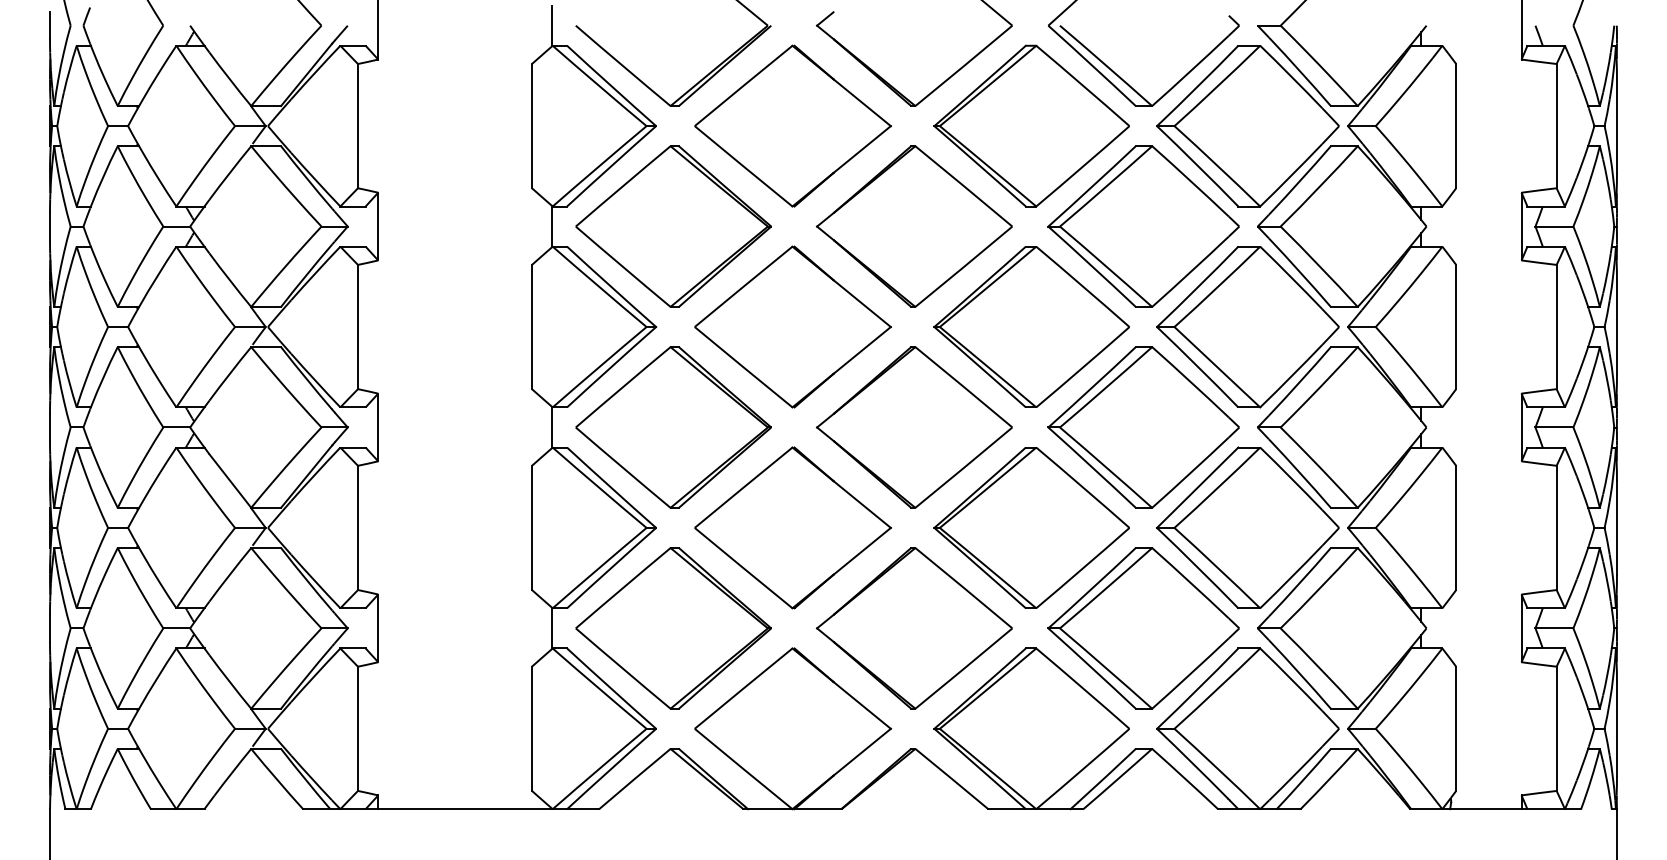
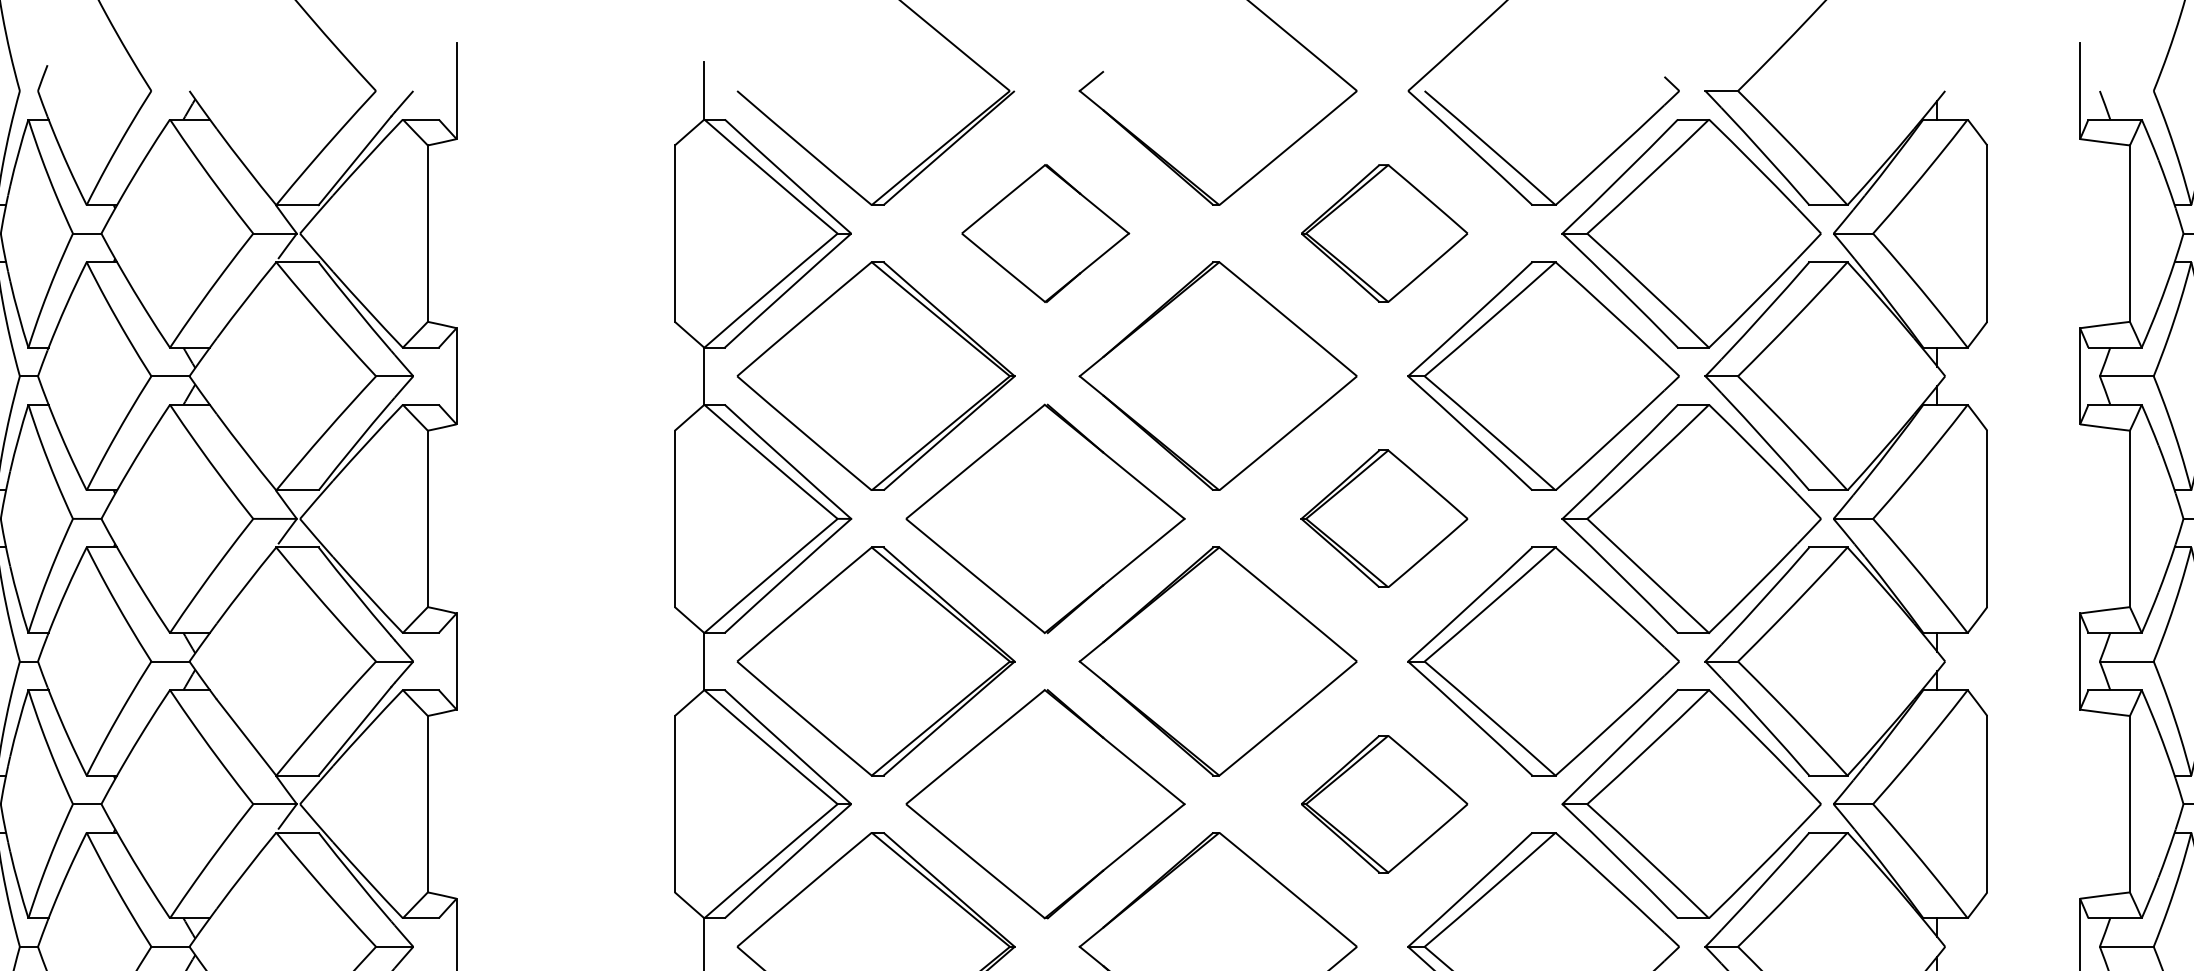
part: (792, 125) -> (1044, 232), size x0.6
part: (1031, 125) -> (1384, 232), size x0.6
part: (1031, 326) -> (1384, 518), size x0.6
part: (1031, 527) -> (1384, 803), size x0.6

